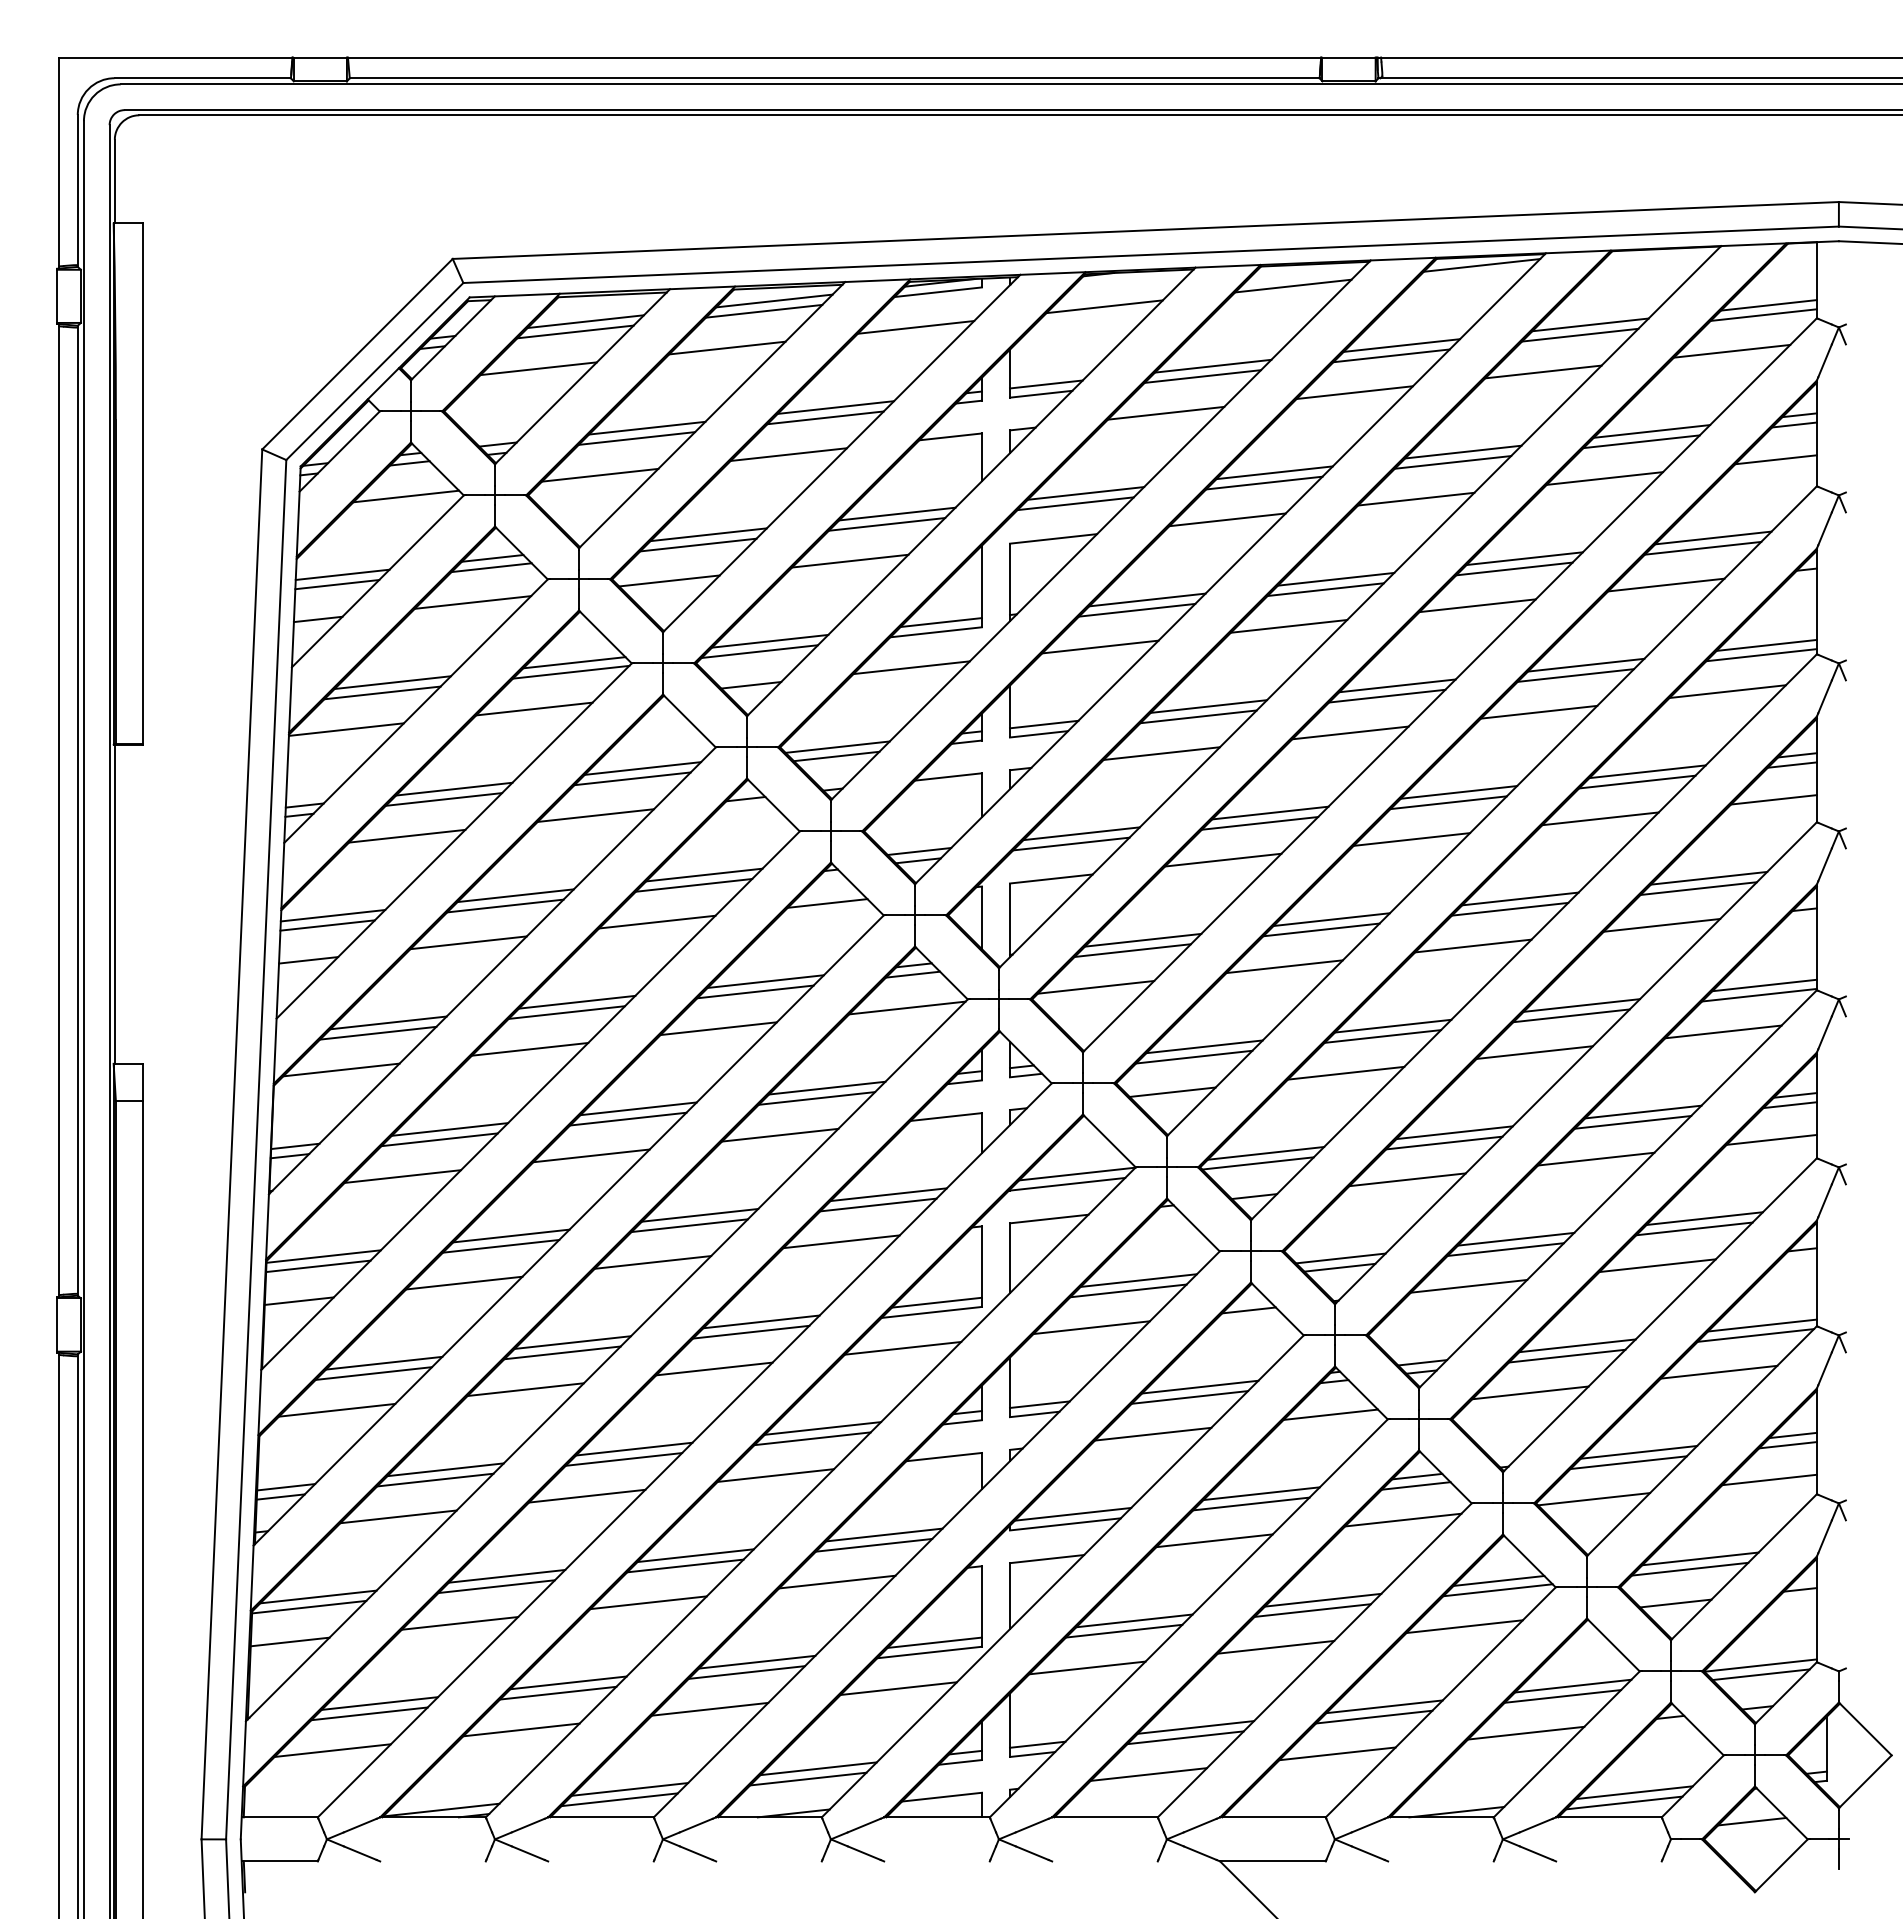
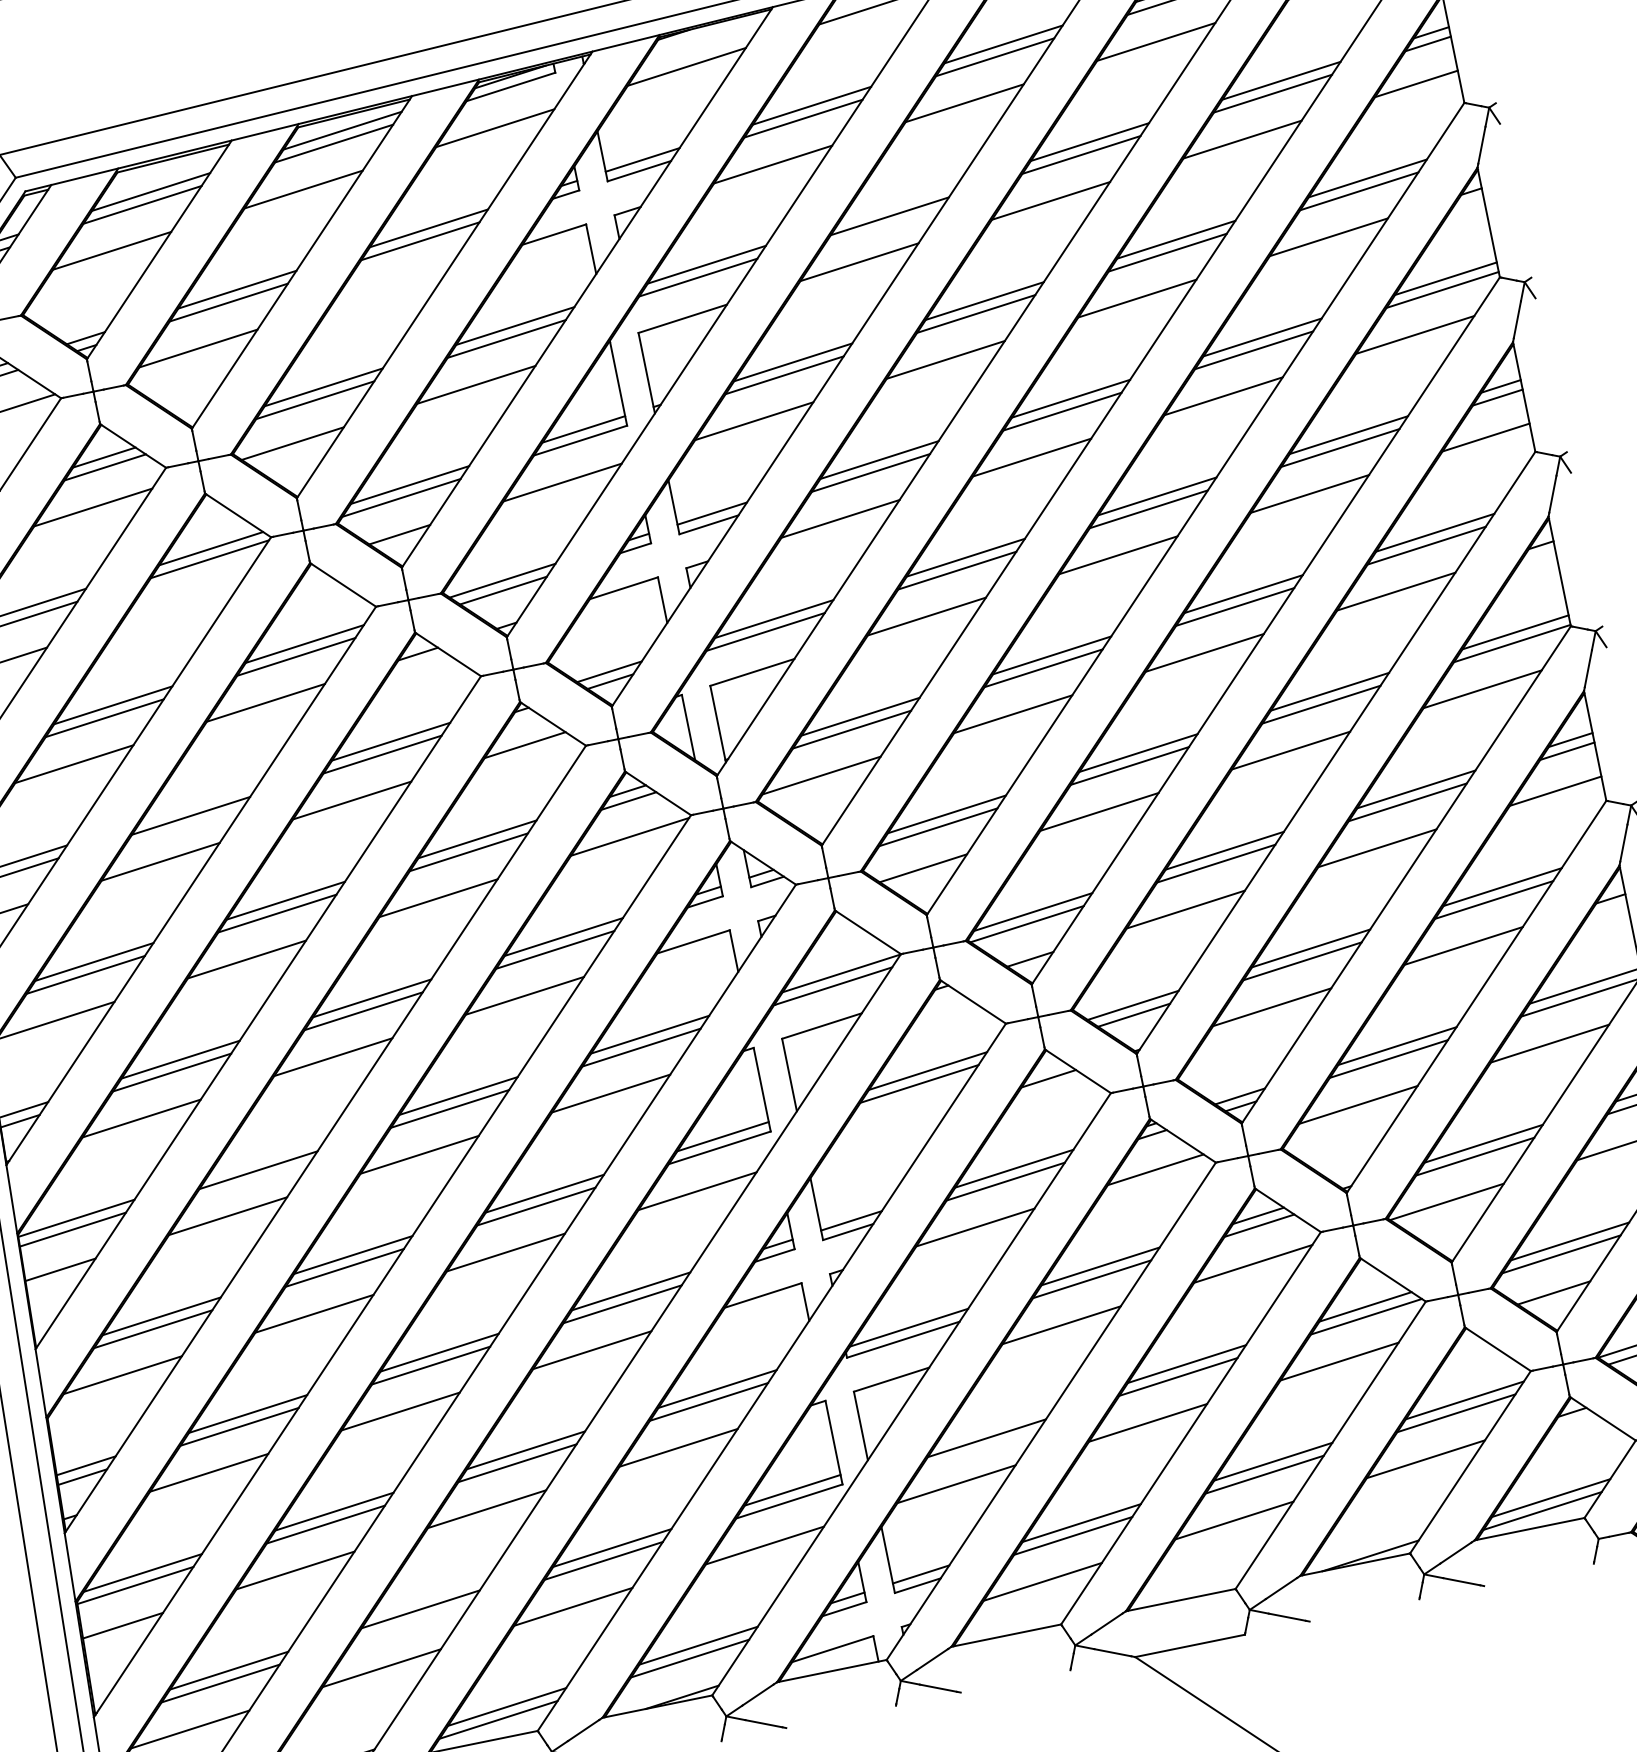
line: (788, 454) -> (389, 287), removed
line: (1274, 472) -> (898, 203), removed
line: (534, 708) -> (179, 604), removed
line: (515, 895) -> (199, 802), removed
line: (511, 1235) -> (267, 1156), removed
line: (1091, 1327) -> (888, 1129), removed
line: (1134, 1620) -> (995, 1424), removed
line: (558, 1692) -> (412, 1621), removed

